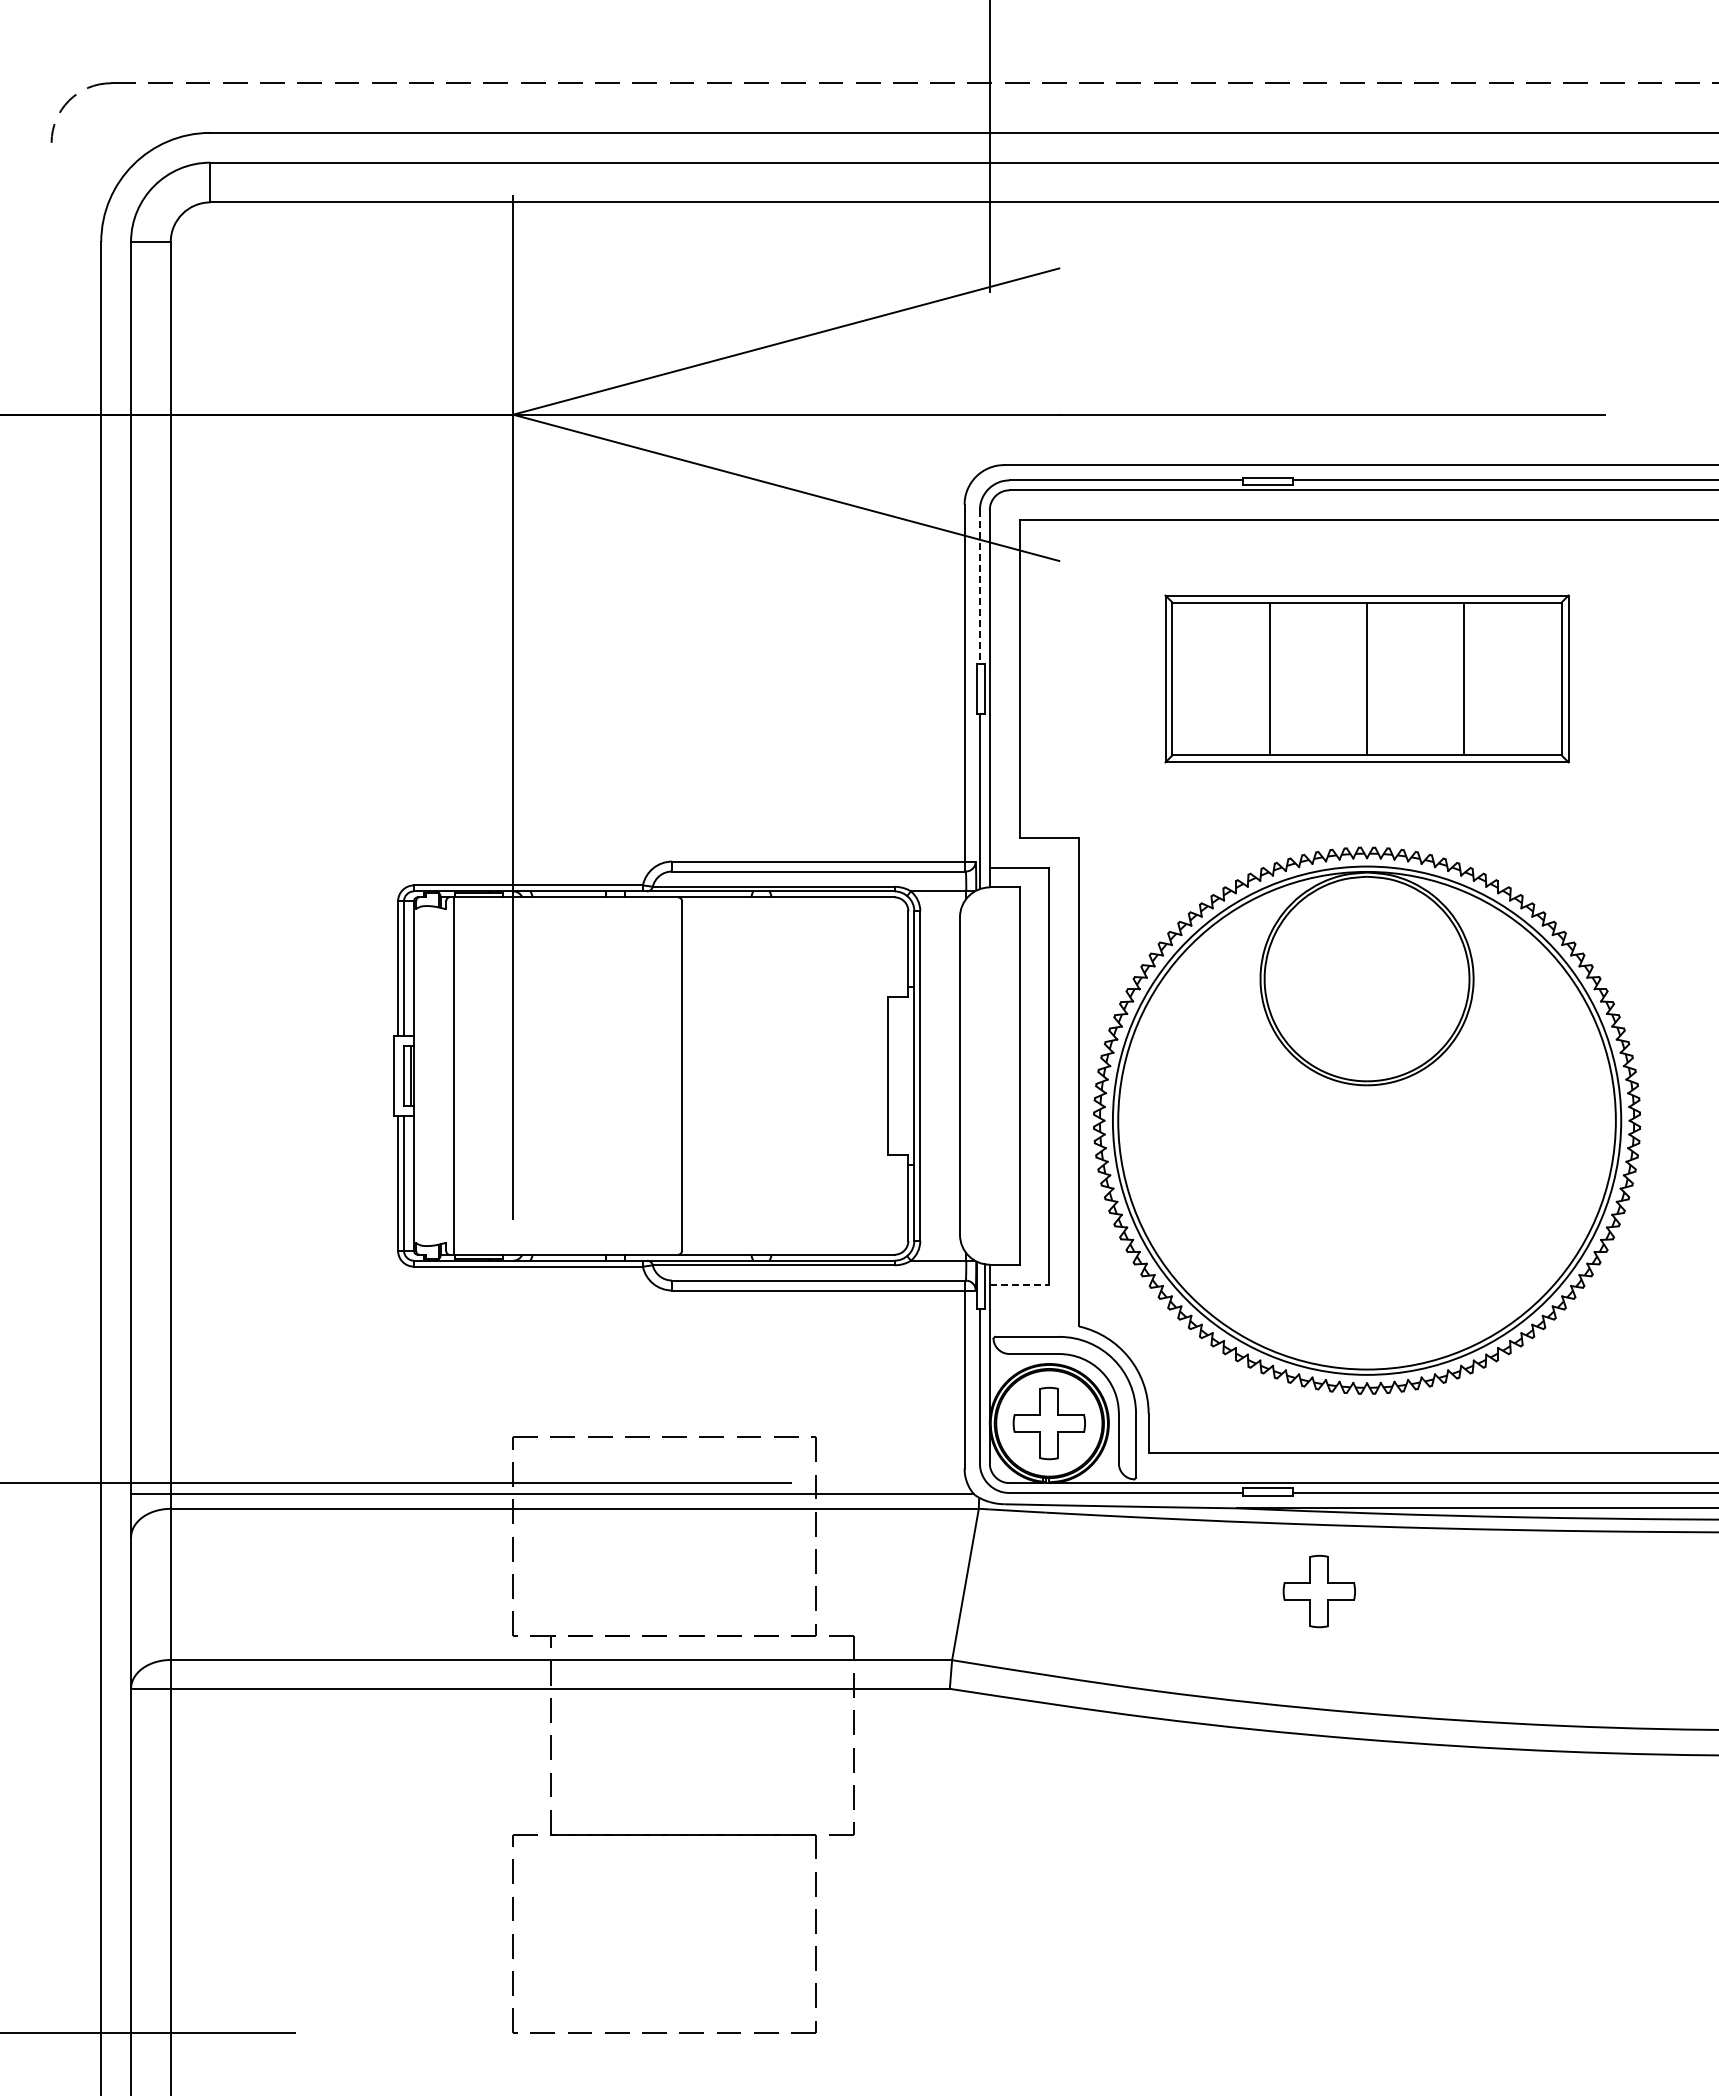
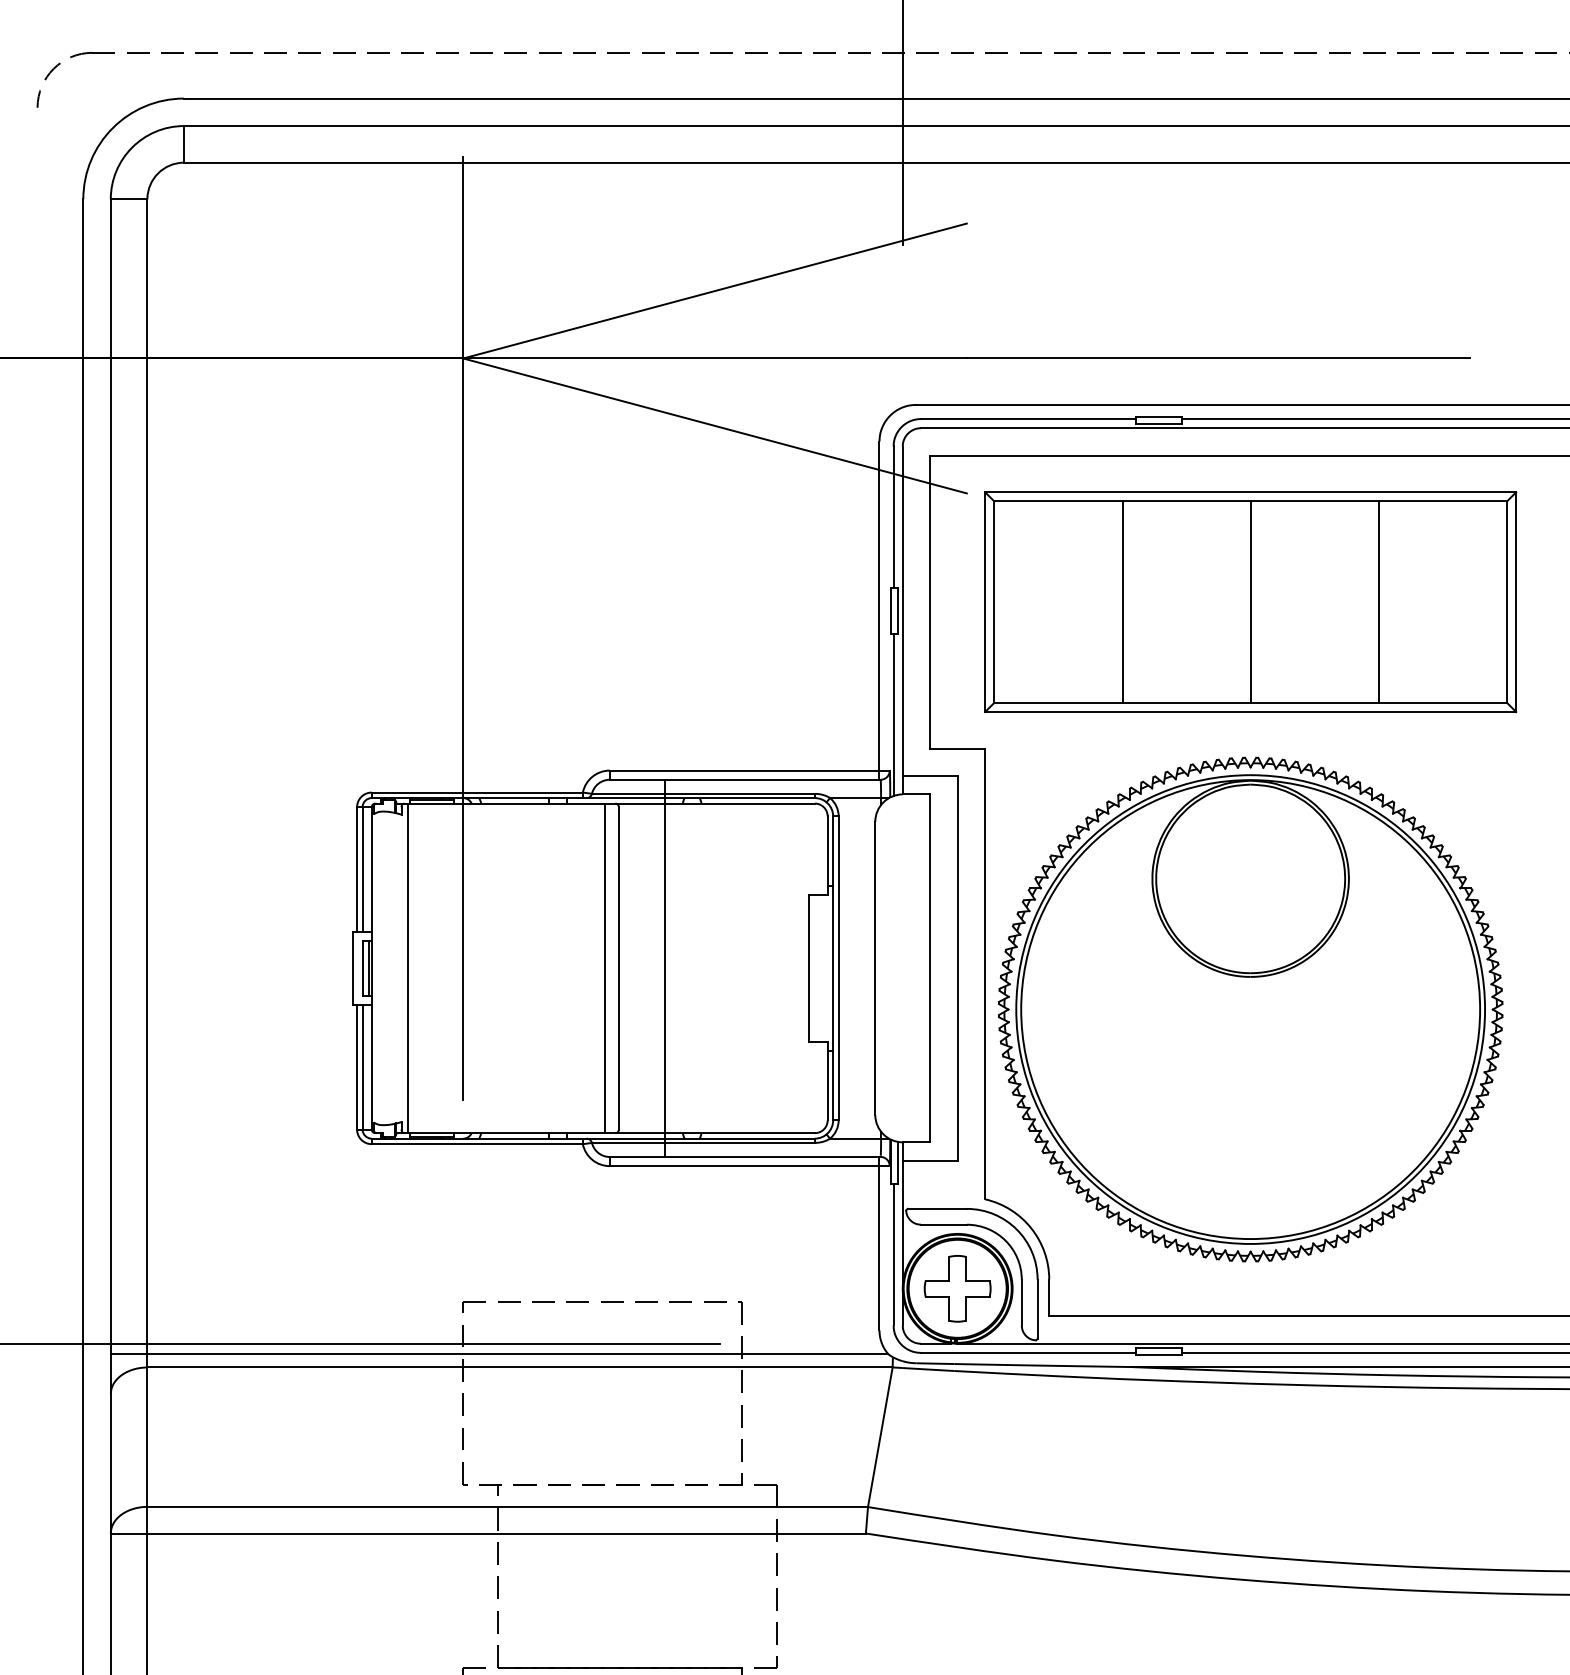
line: (979, 587) -> (893, 517), dashed -> solid
part: (1366, 678) -> (1250, 601), size x1.43
line: (667, 1075) -> (605, 967), added
line: (731, 1075) -> (664, 967), added
line: (1019, 1284) -> (930, 1160), dashed -> solid
part: (1318, 1591) -> (1205, 1443), removed

